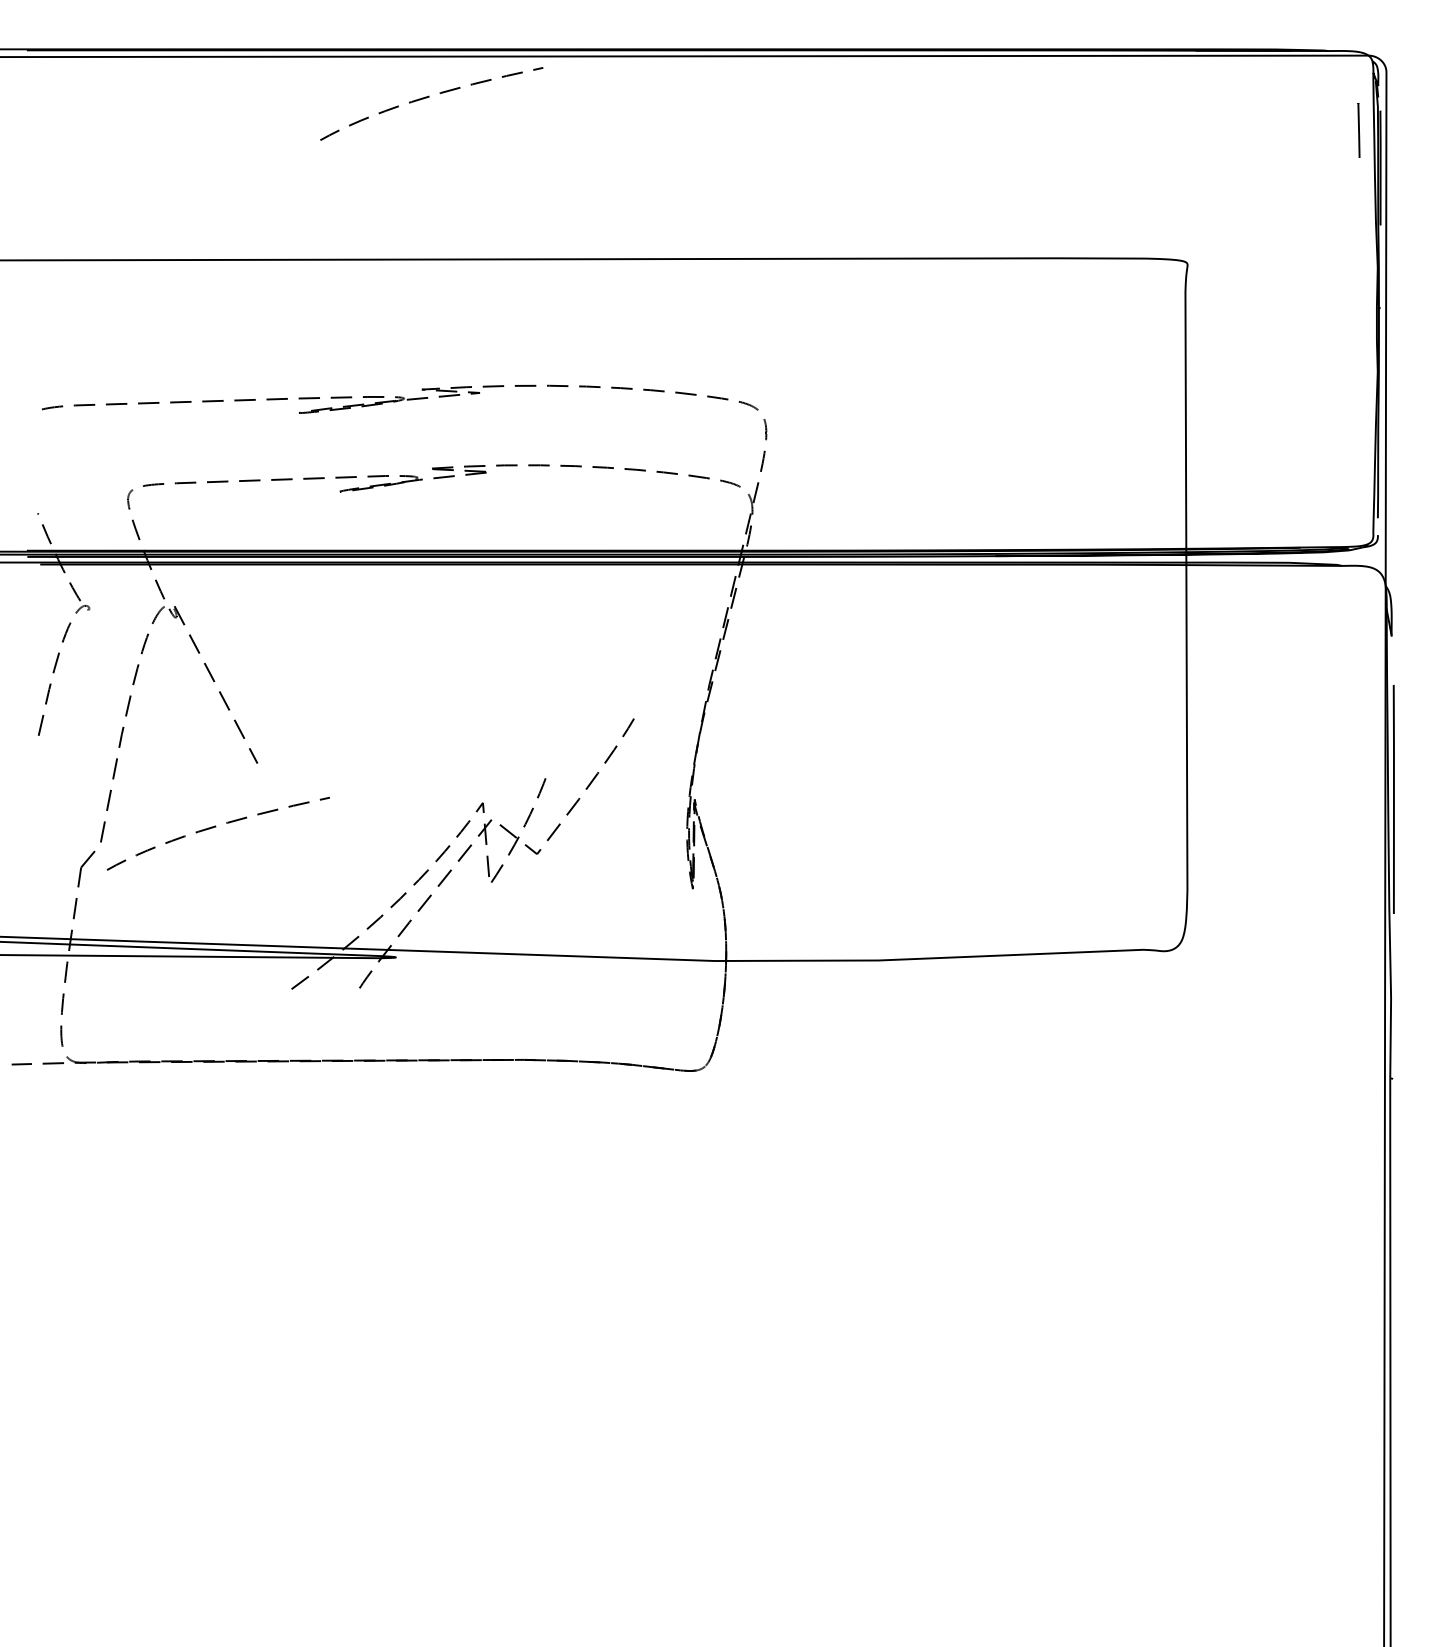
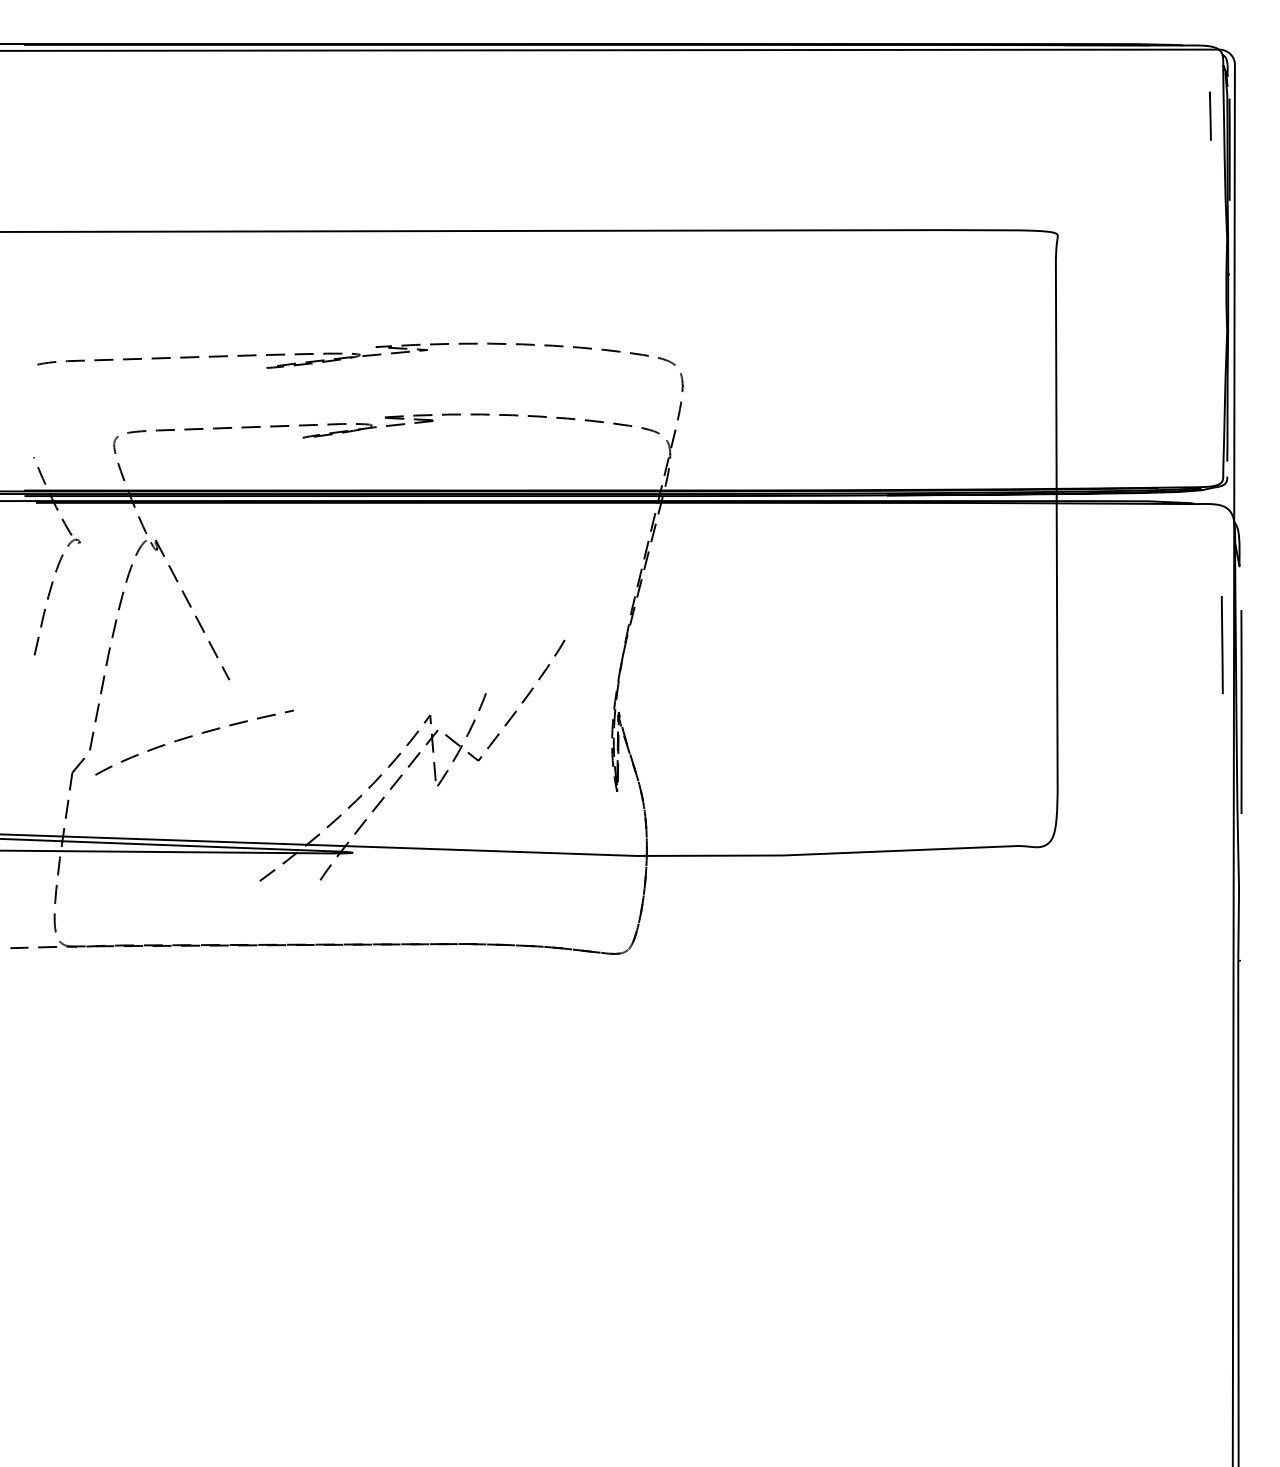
curve: (428, 98) -> (381, 87), removed
line: (1371, 724) -> (1221, 645), added

